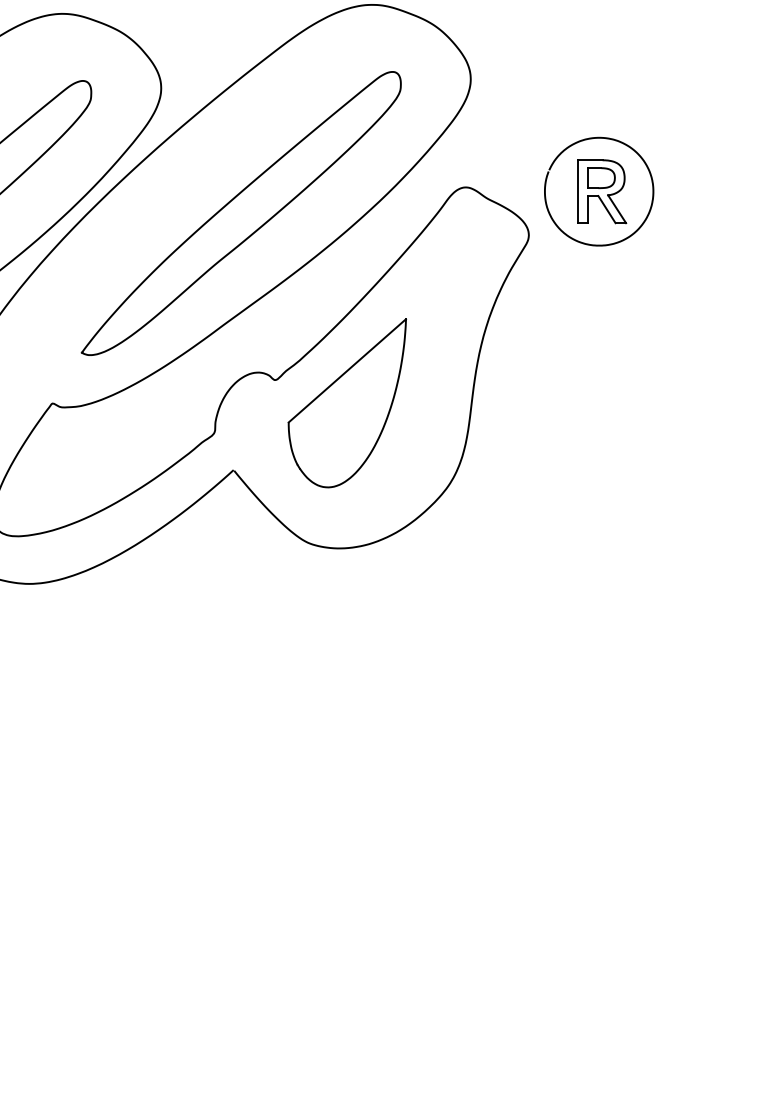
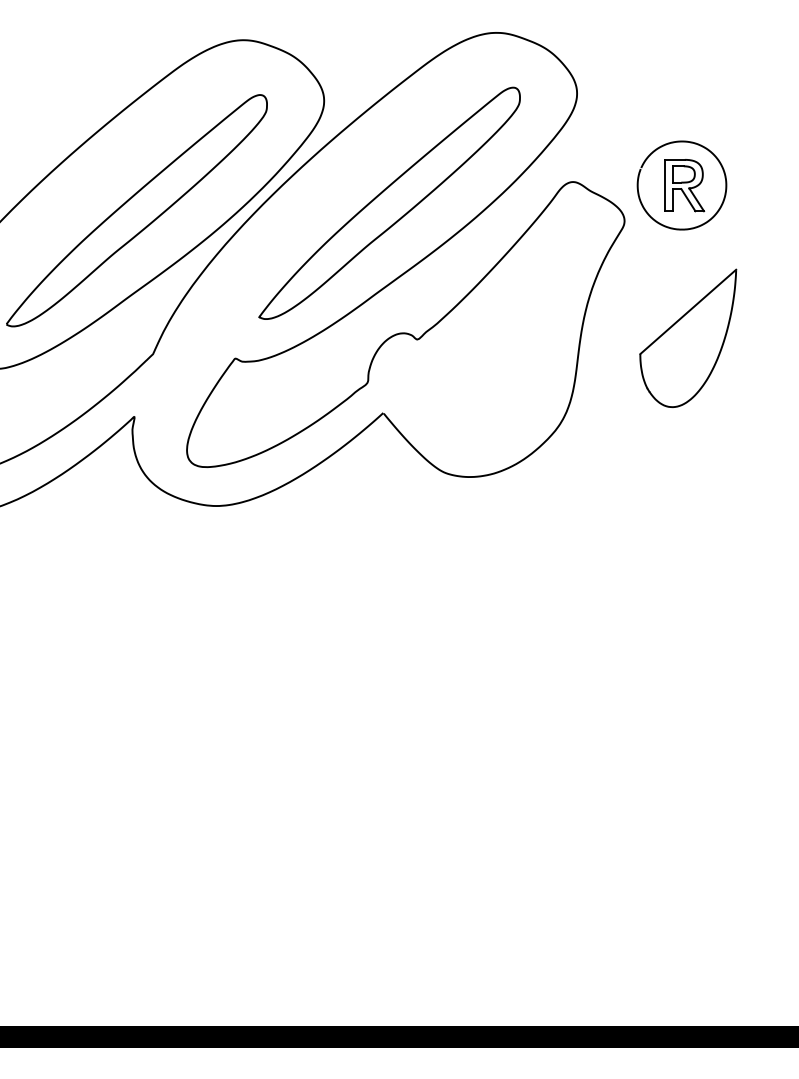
part: (347, 402) -> (688, 337), moved

